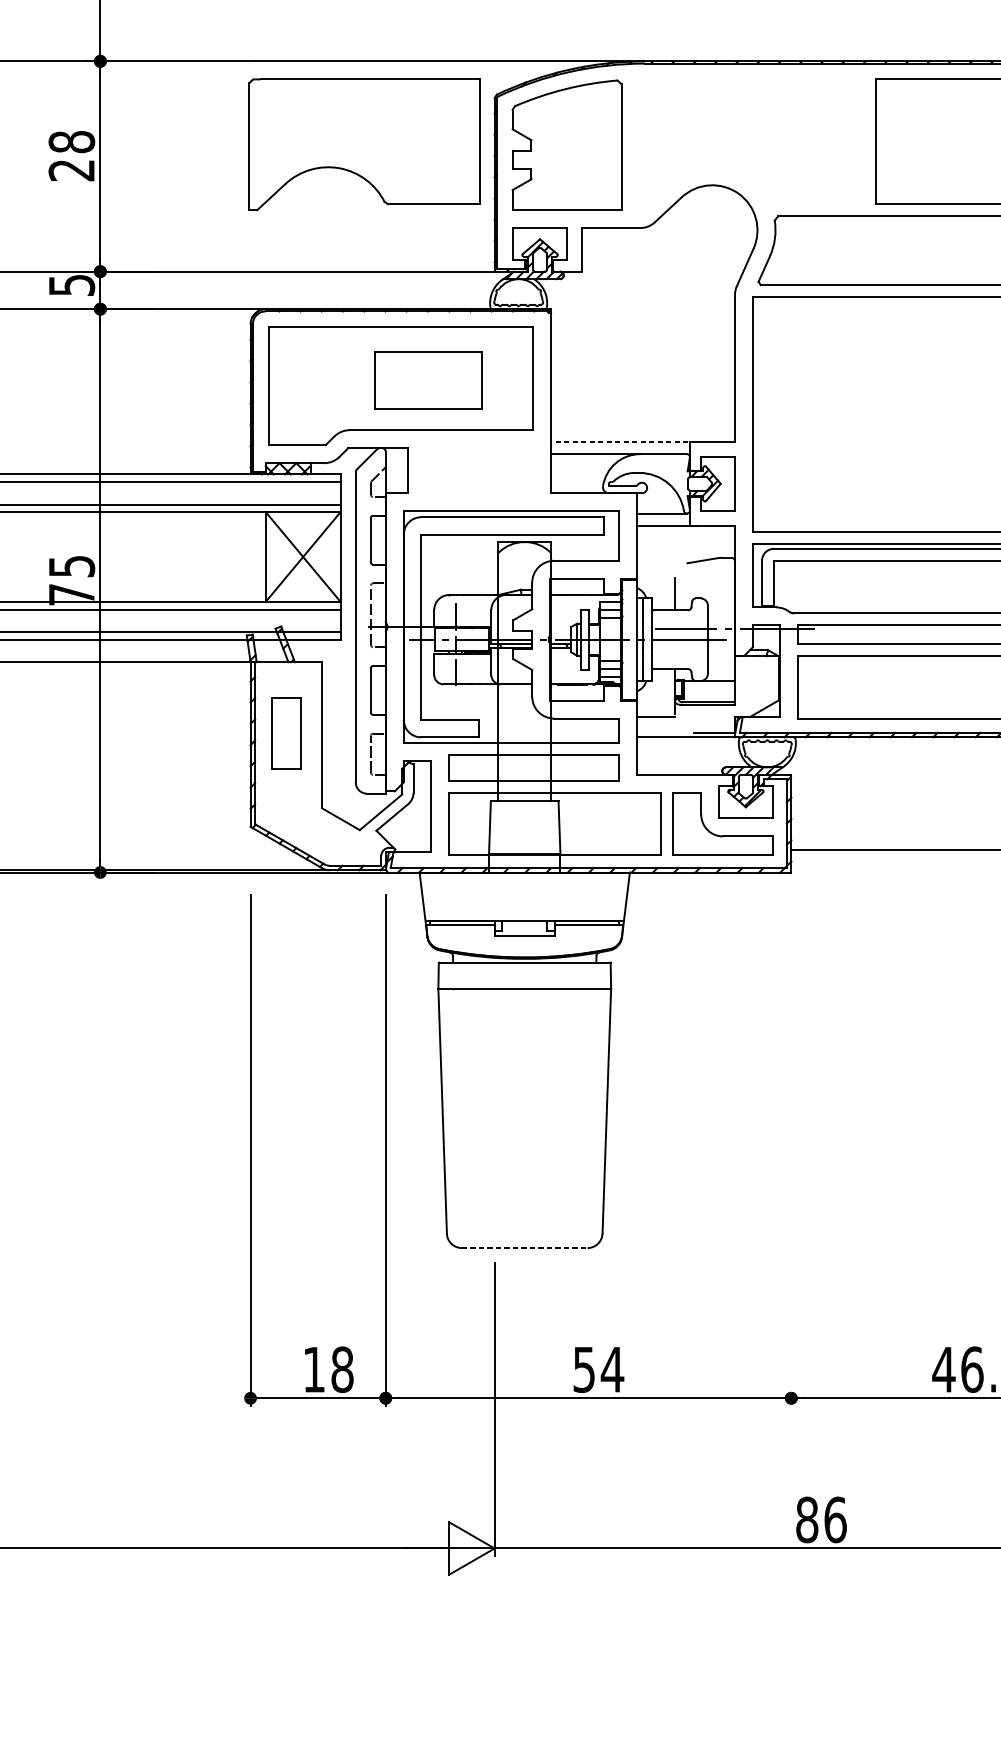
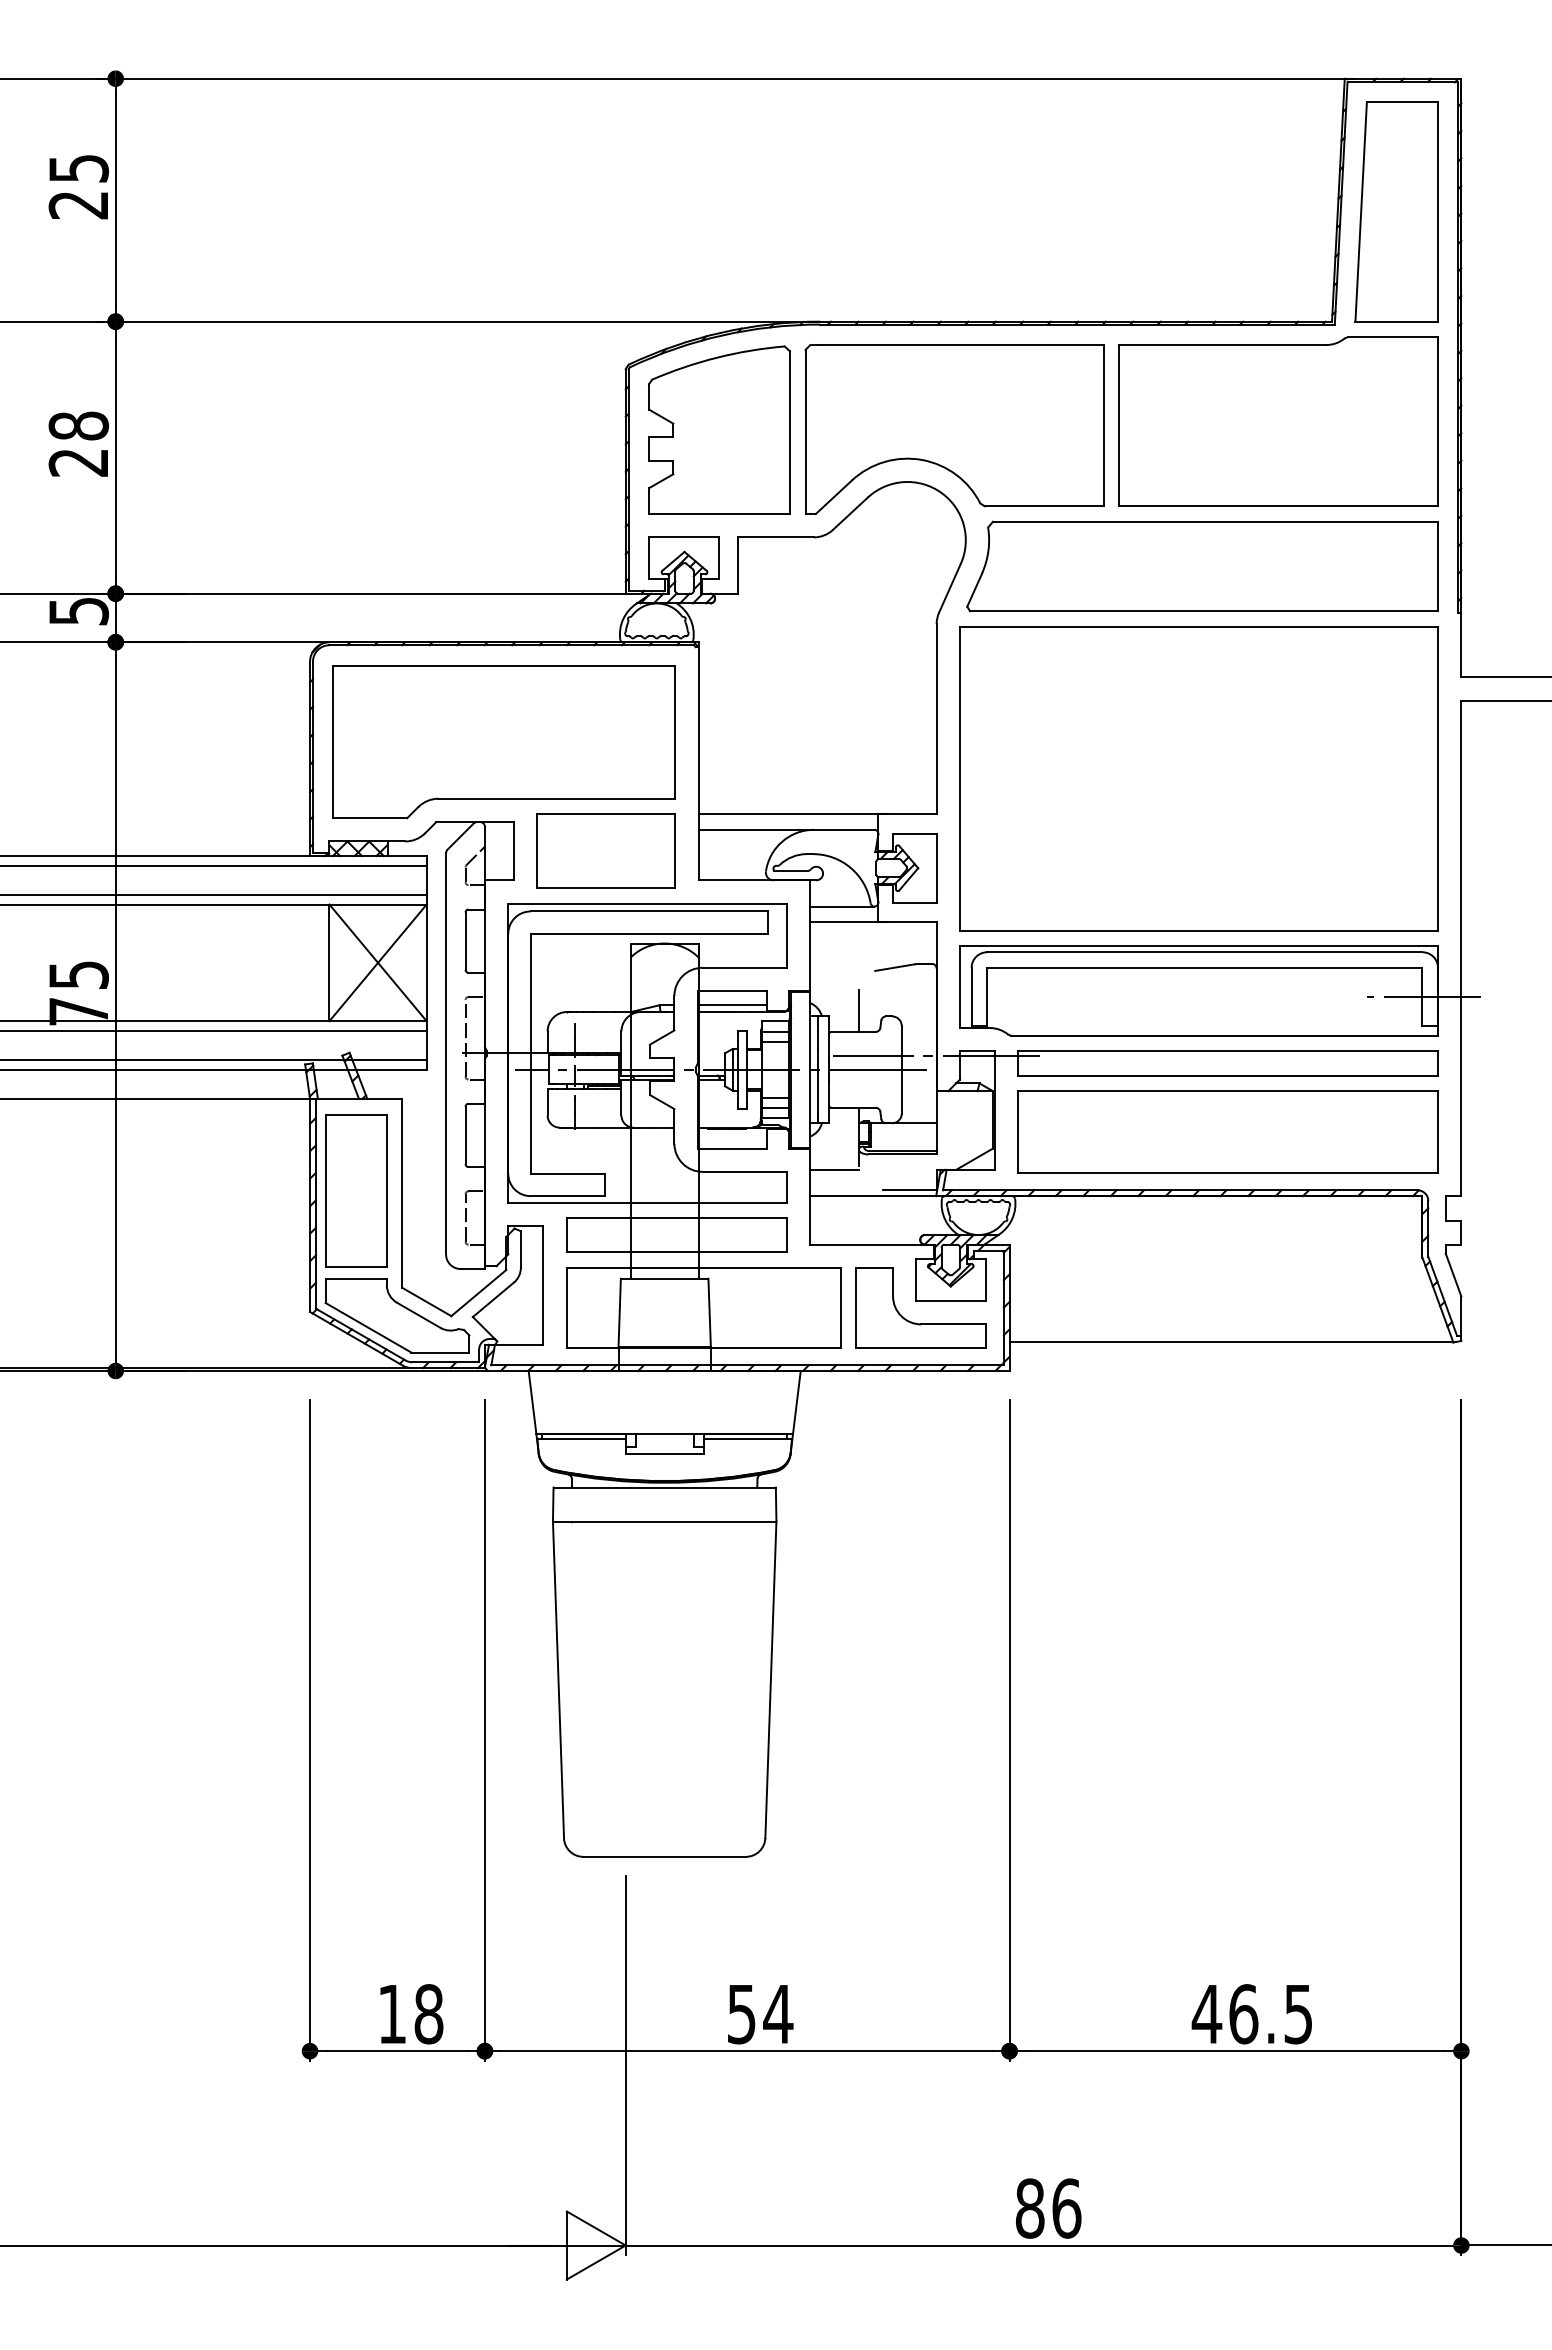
part: (364, 144) -> (954, 429), moved
part: (427, 379) -> (605, 850), moved
line: (623, 442) -> (792, 814), dashed -> solid
line: (576, 589) -> (731, 1005), added
part: (286, 732) -> (356, 1190), size x1.67
part: (318, 829) -> (397, 1315), added
line: (791, 1150) -> (1009, 1730), added
line: (525, 1247) -> (665, 1856), dashed -> solid

